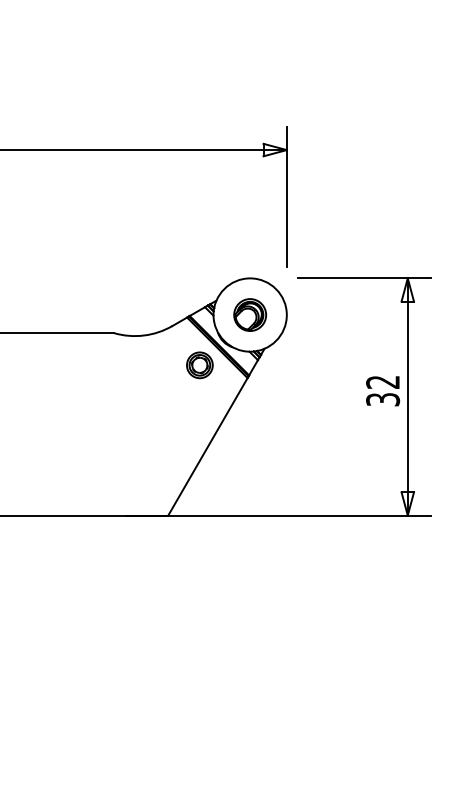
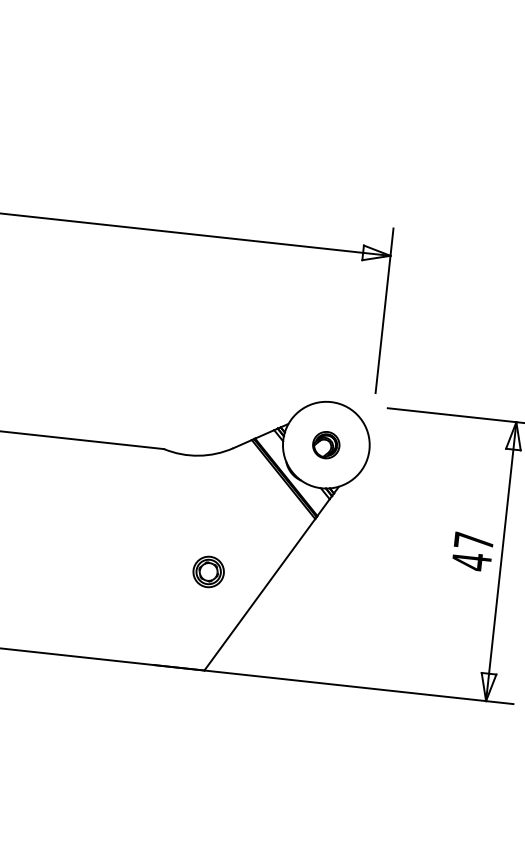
part: (249, 314) -> (325, 444), size x0.7
part: (199, 365) -> (208, 572), moved
text: (383, 390) -> (473, 550), 32 -> 47

